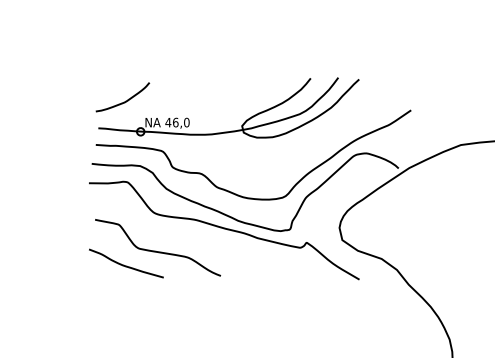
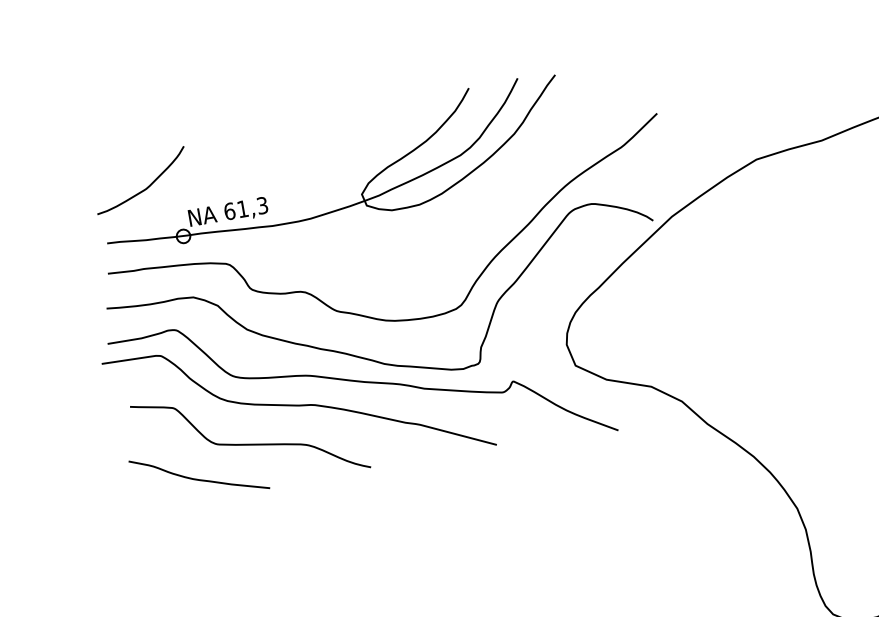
text: (177, 122) -> (245, 208), 46,0 -> 61,3
curve: (187, 234) -> (298, 404), added

